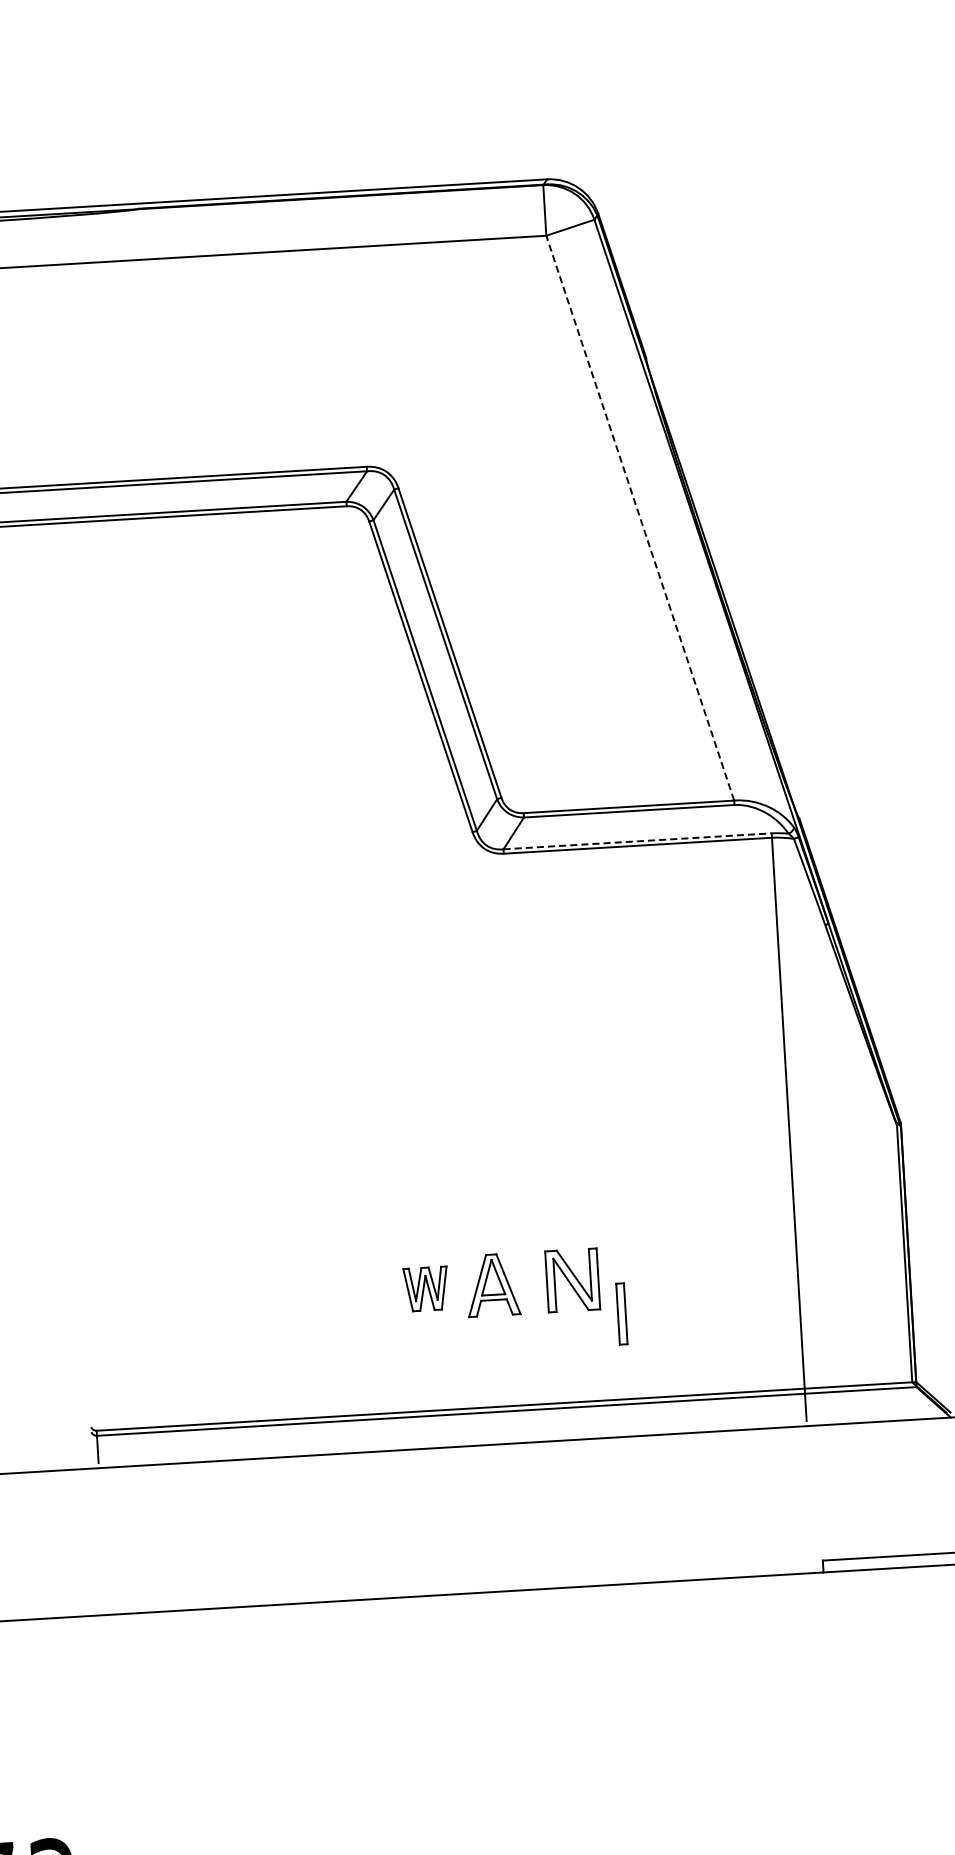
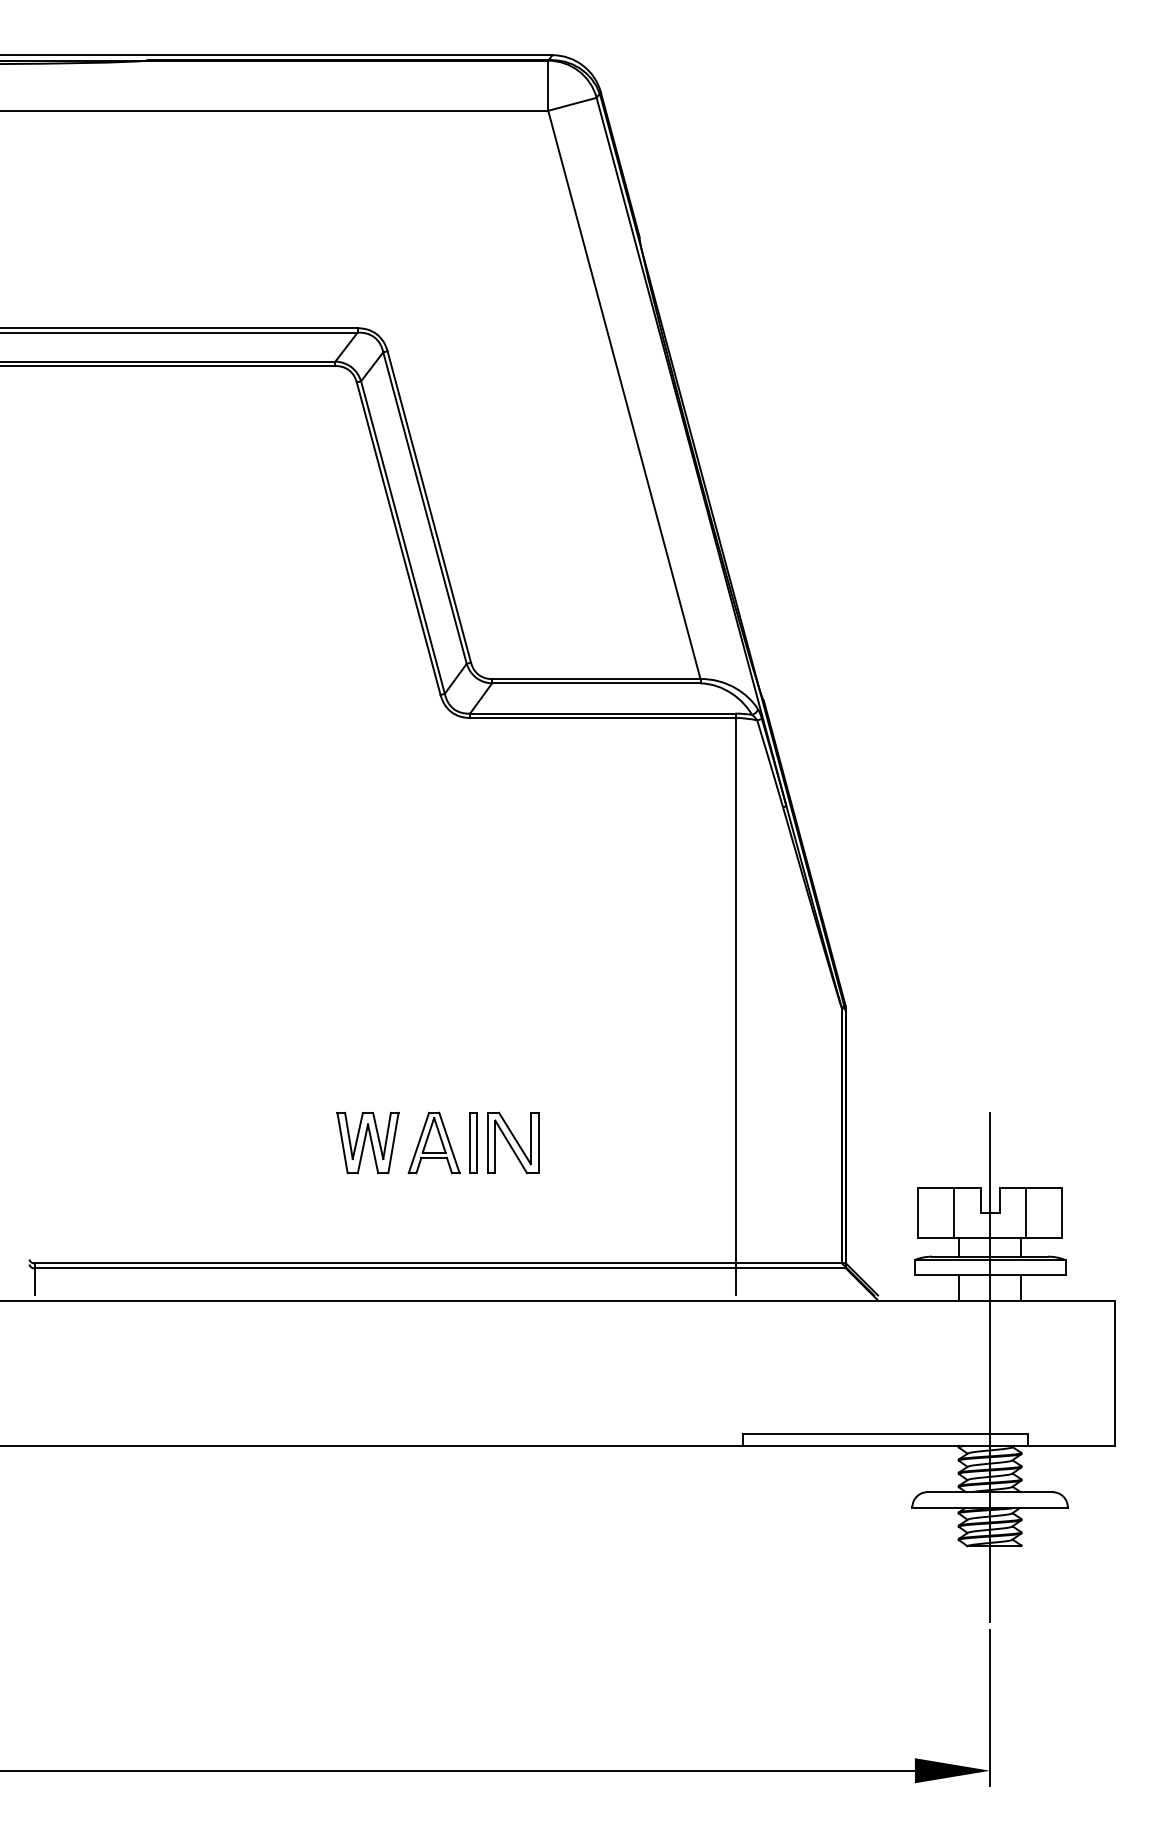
line: (640, 517) -> (624, 394), dashed -> solid
line: (637, 841) -> (602, 713), dashed -> solid
part: (425, 1288) -> (367, 1142), size x1.43
part: (621, 1313) -> (473, 1142), moved

